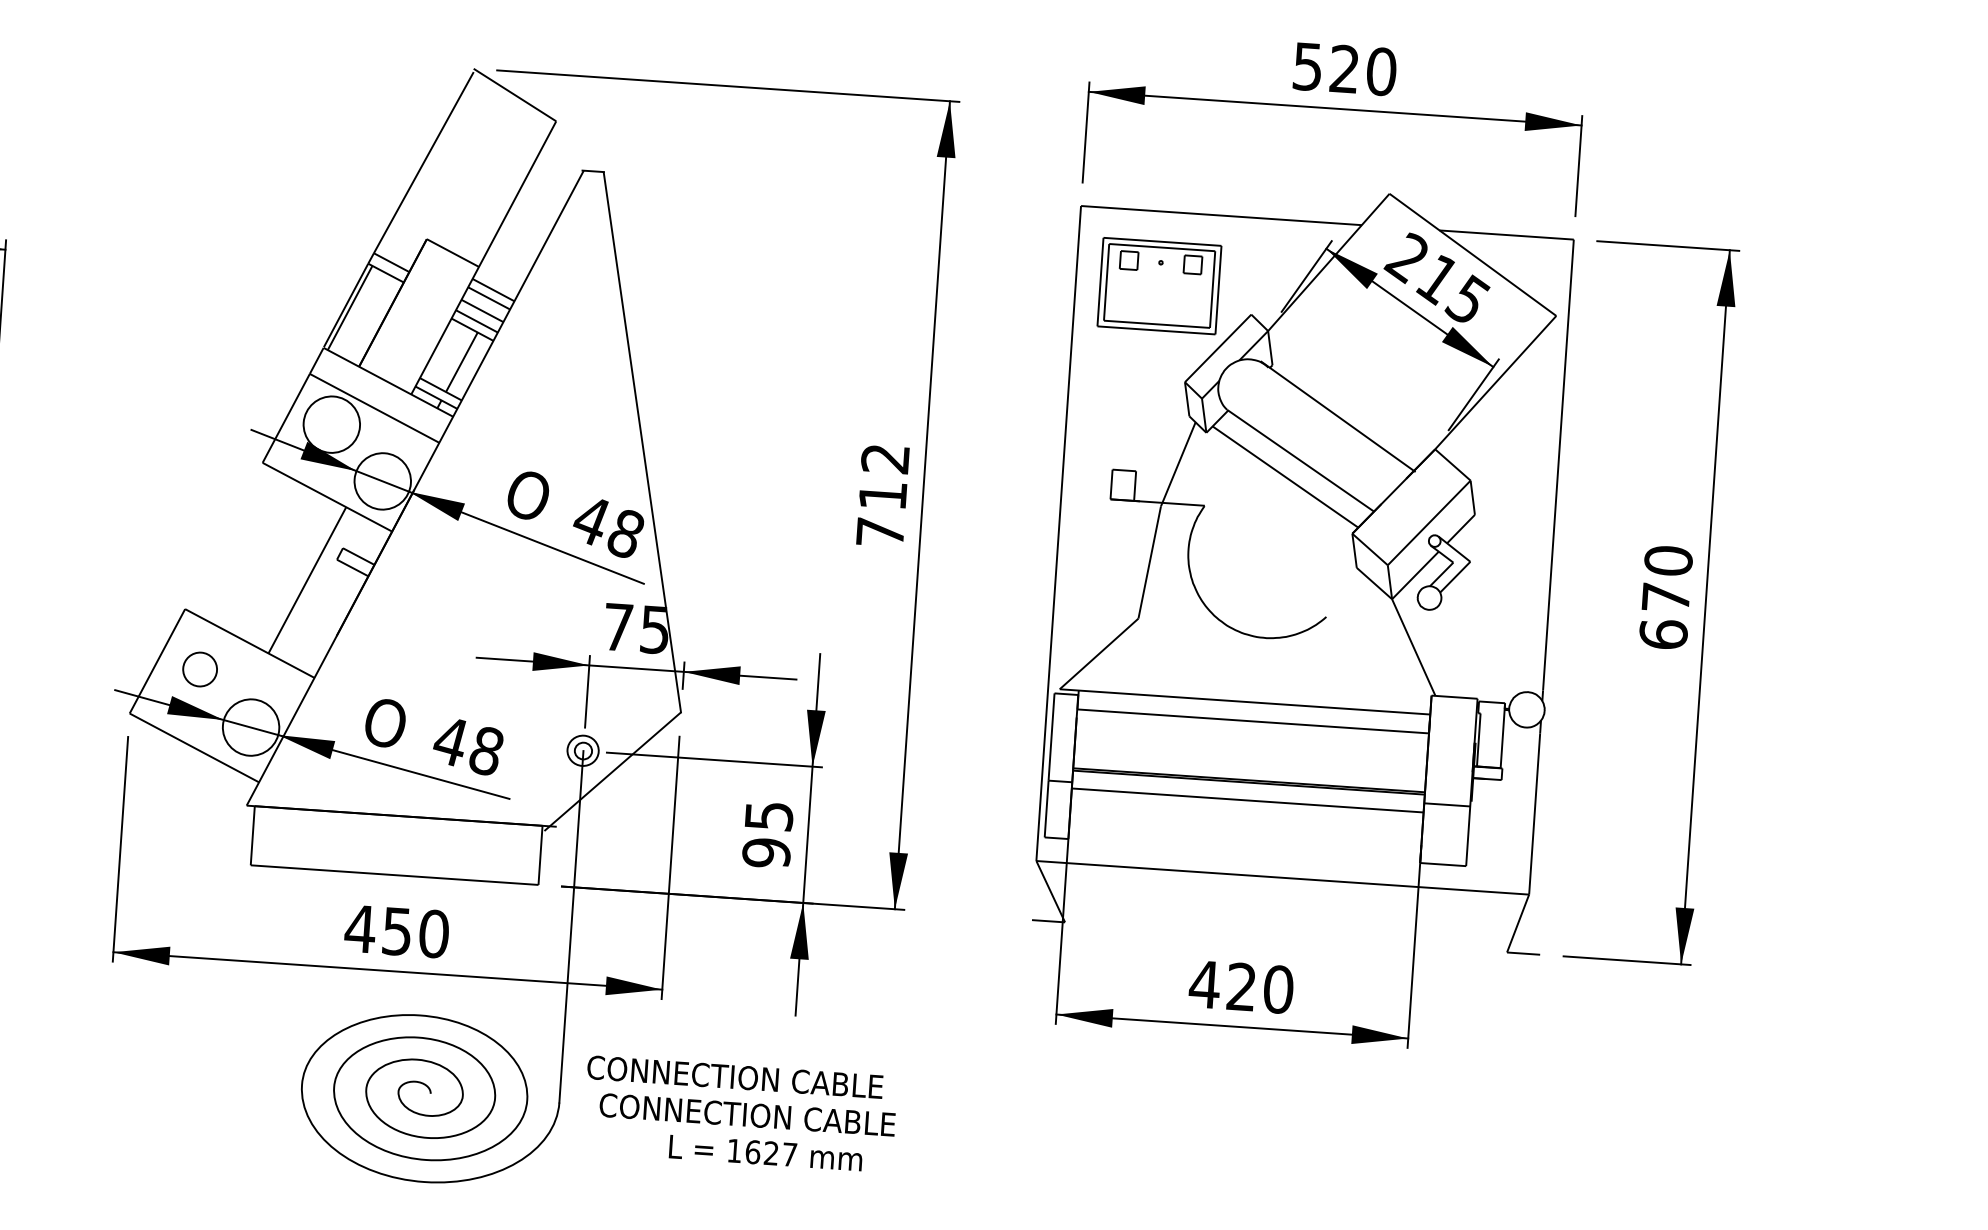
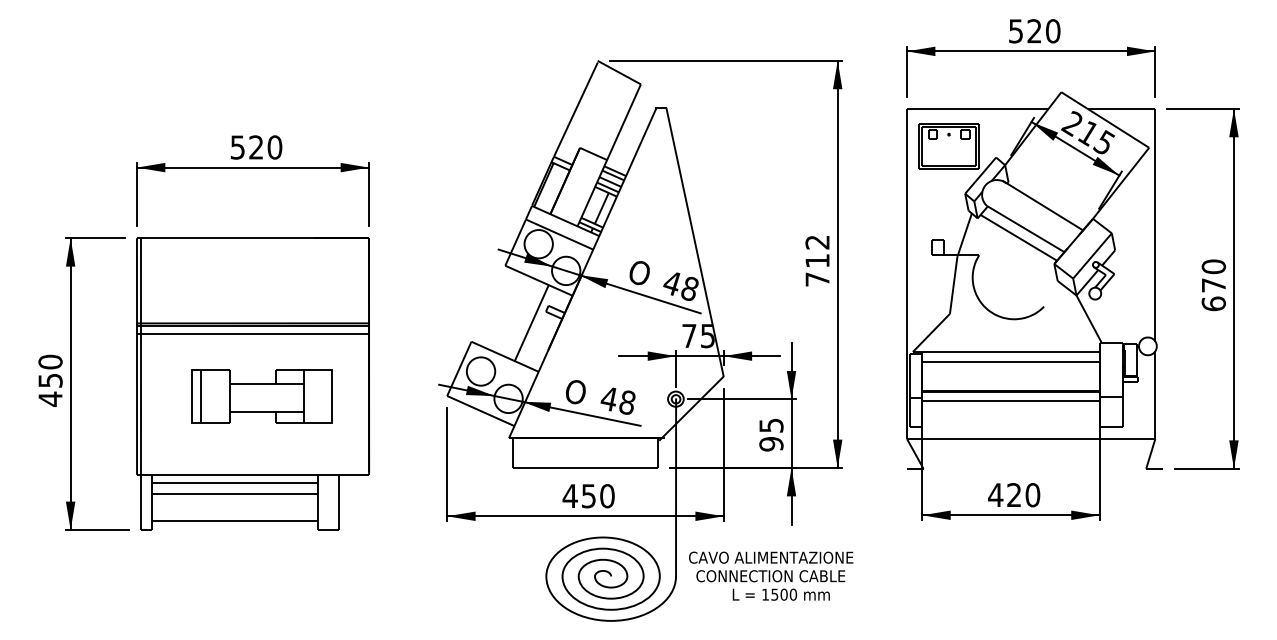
circle: (199, 669) -> (480, 371), size x1.67
text: (759, 1078) -> (775, 557), CONNECTION CABLE -> CAVO ALIMENTAZIONE
text: (772, 1153) -> (784, 594), 1627 -> 1500

